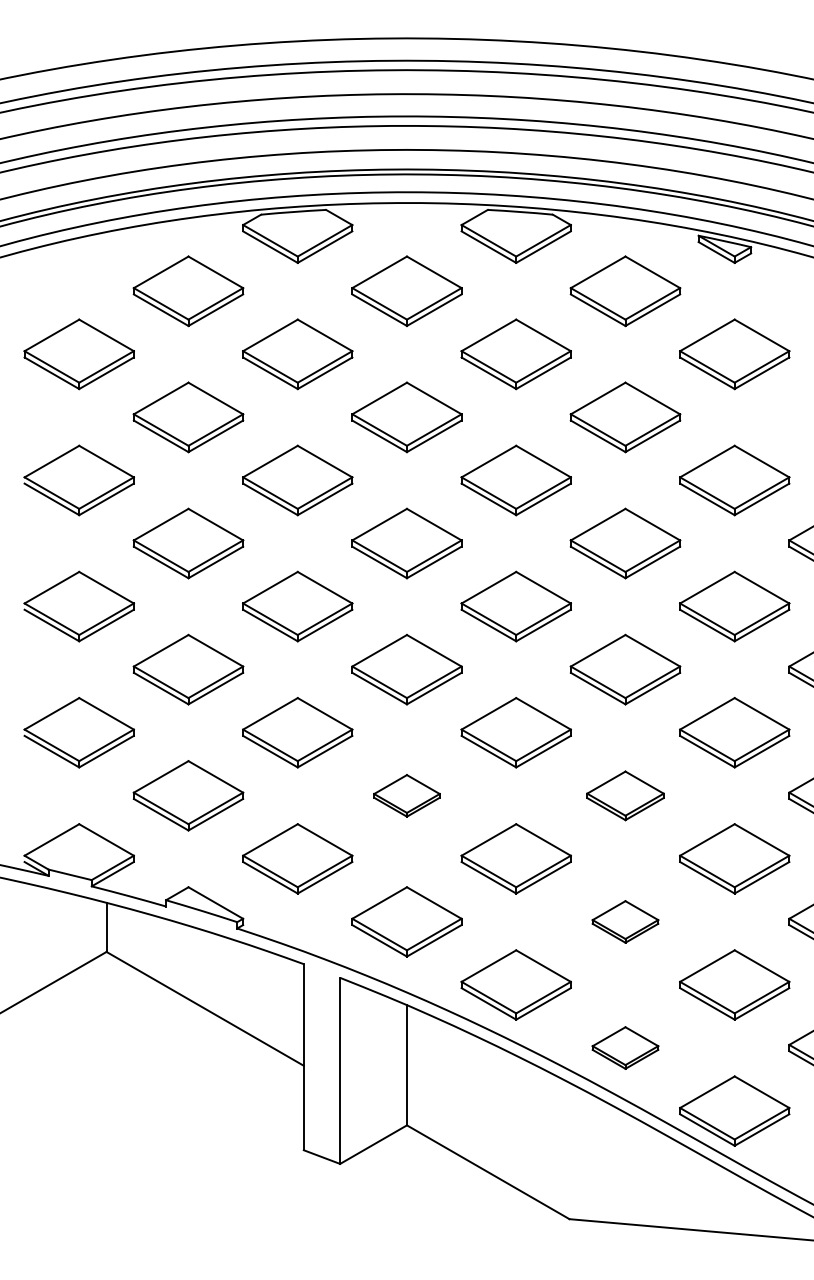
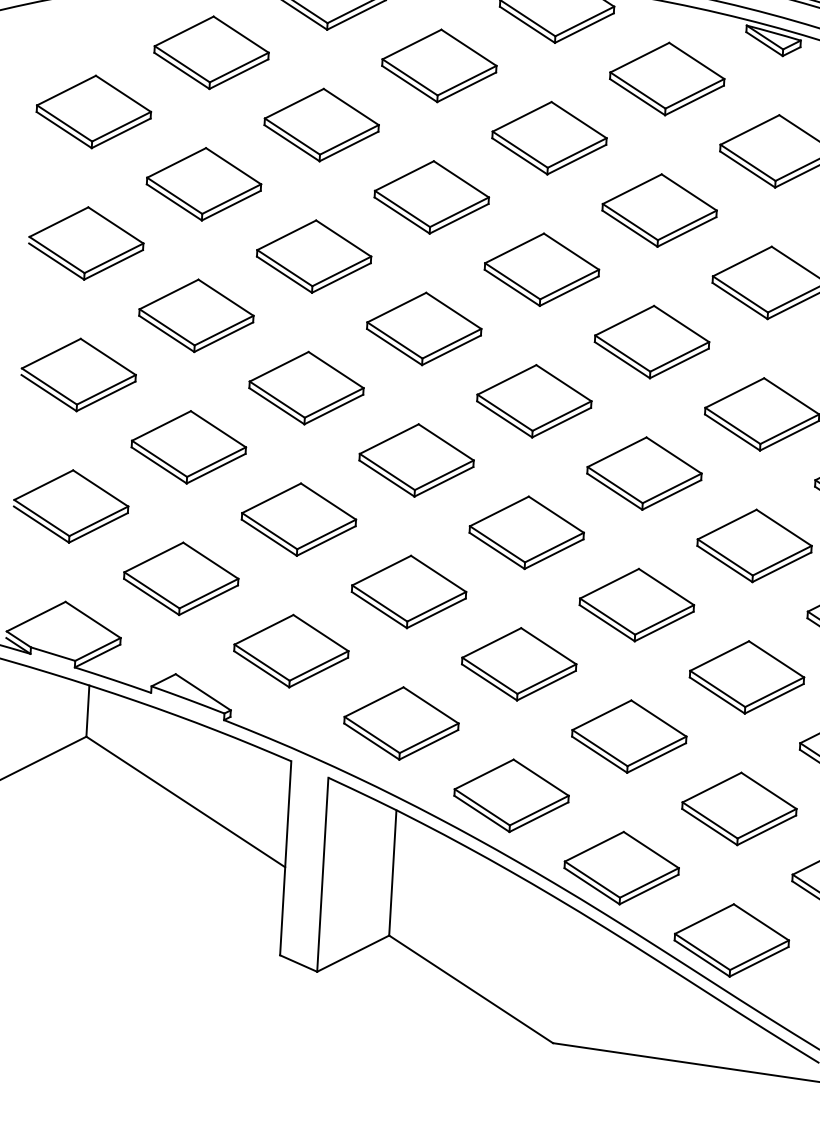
part: (406, 795) -> (408, 591), size x1.67
part: (625, 795) -> (636, 604), size x1.43
part: (625, 921) -> (629, 736), size x1.67
part: (625, 1047) -> (621, 867), size x1.67

